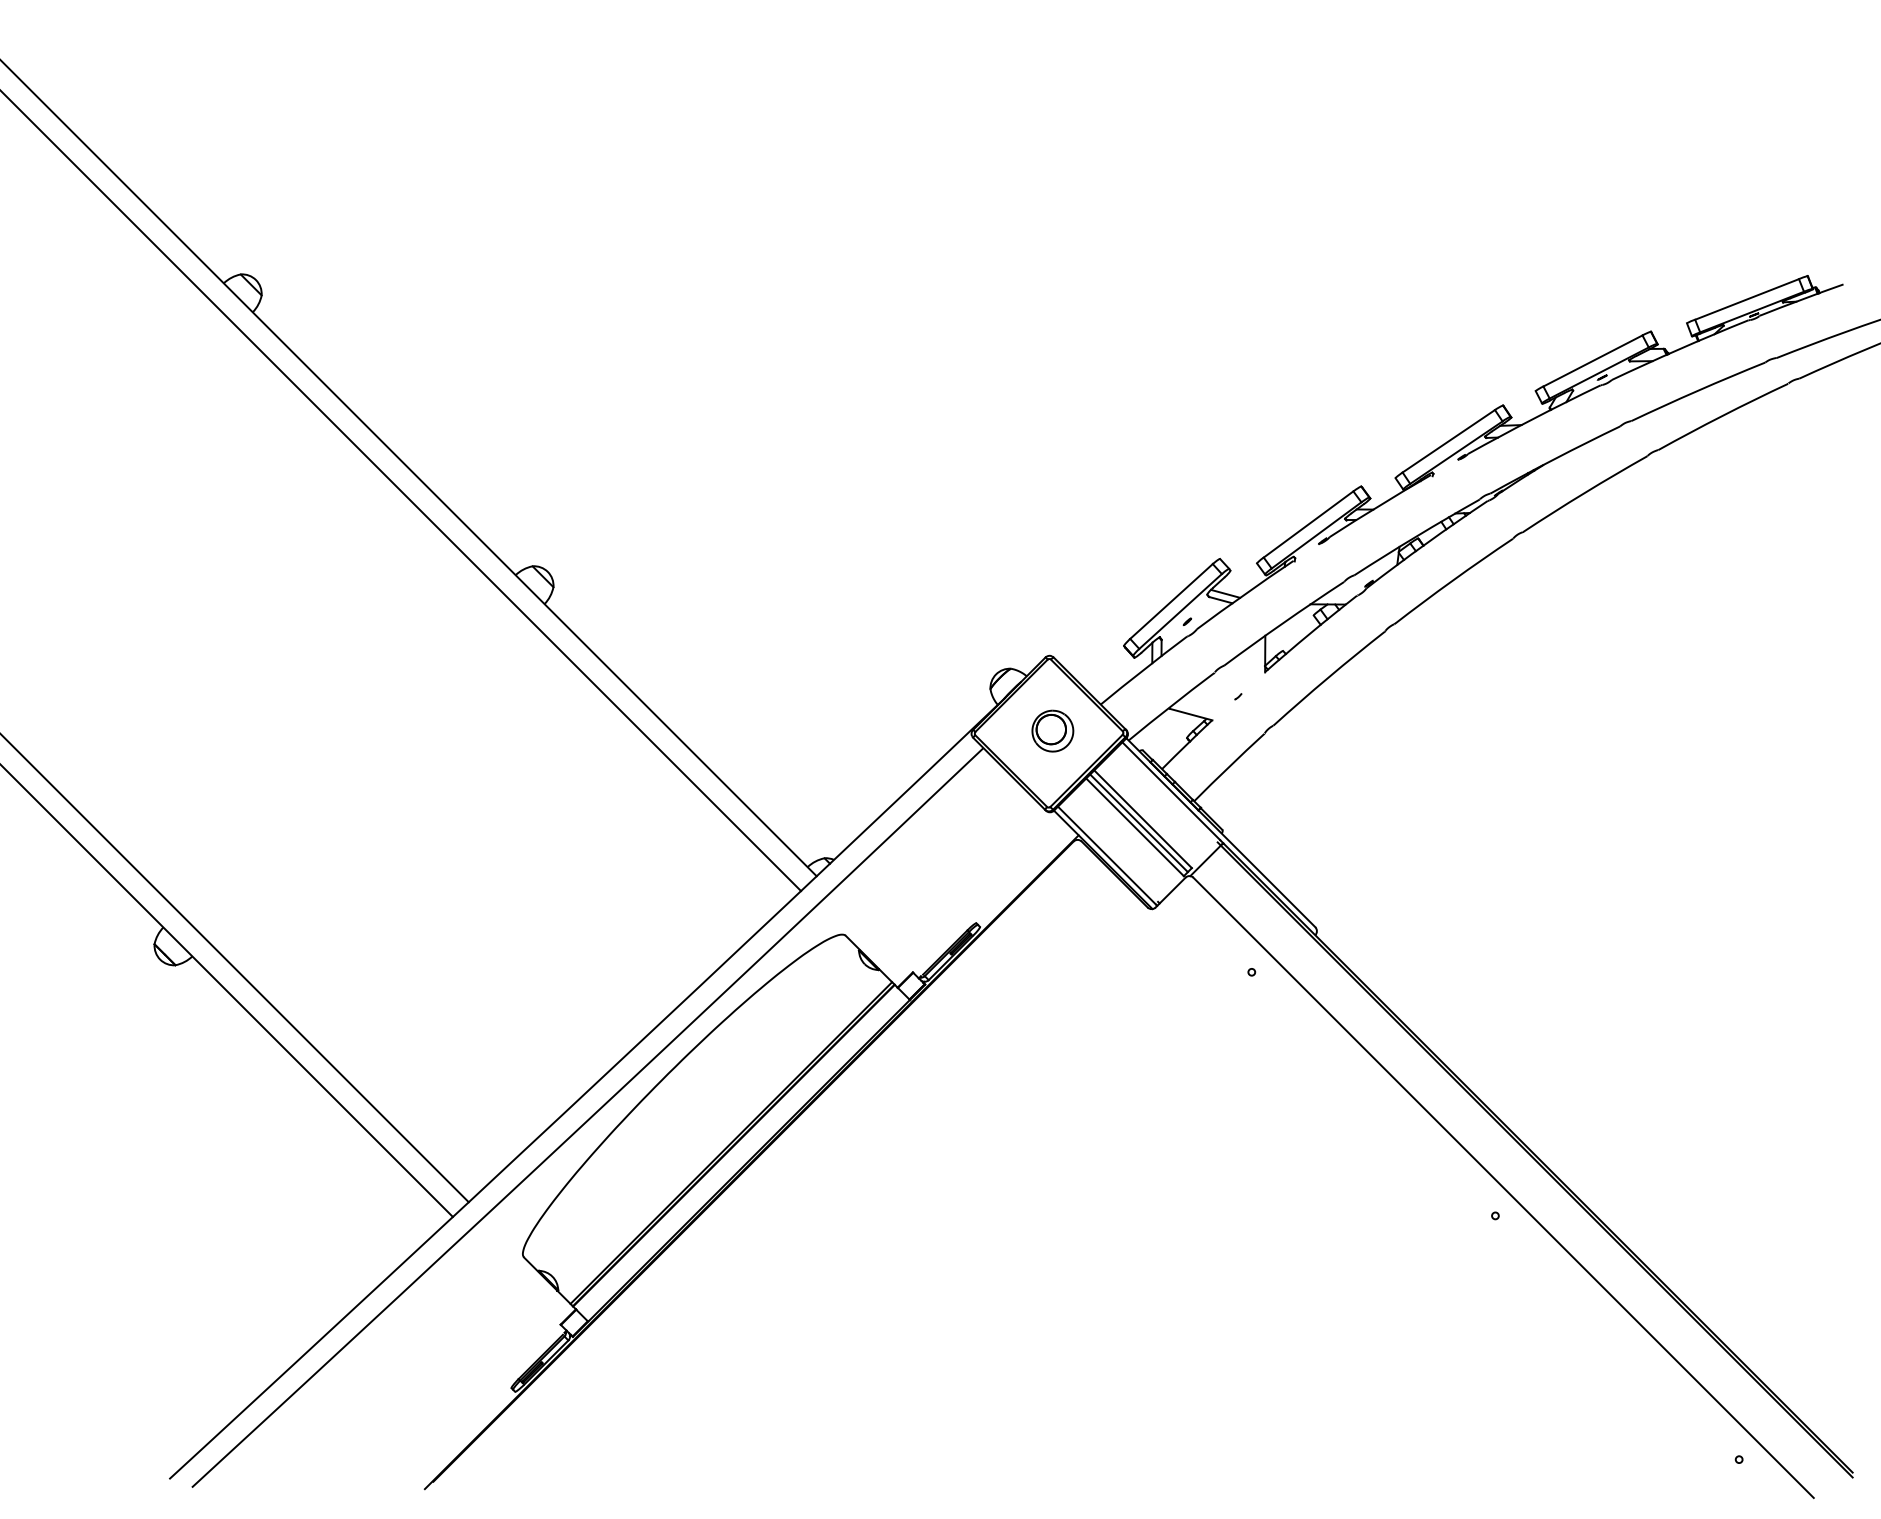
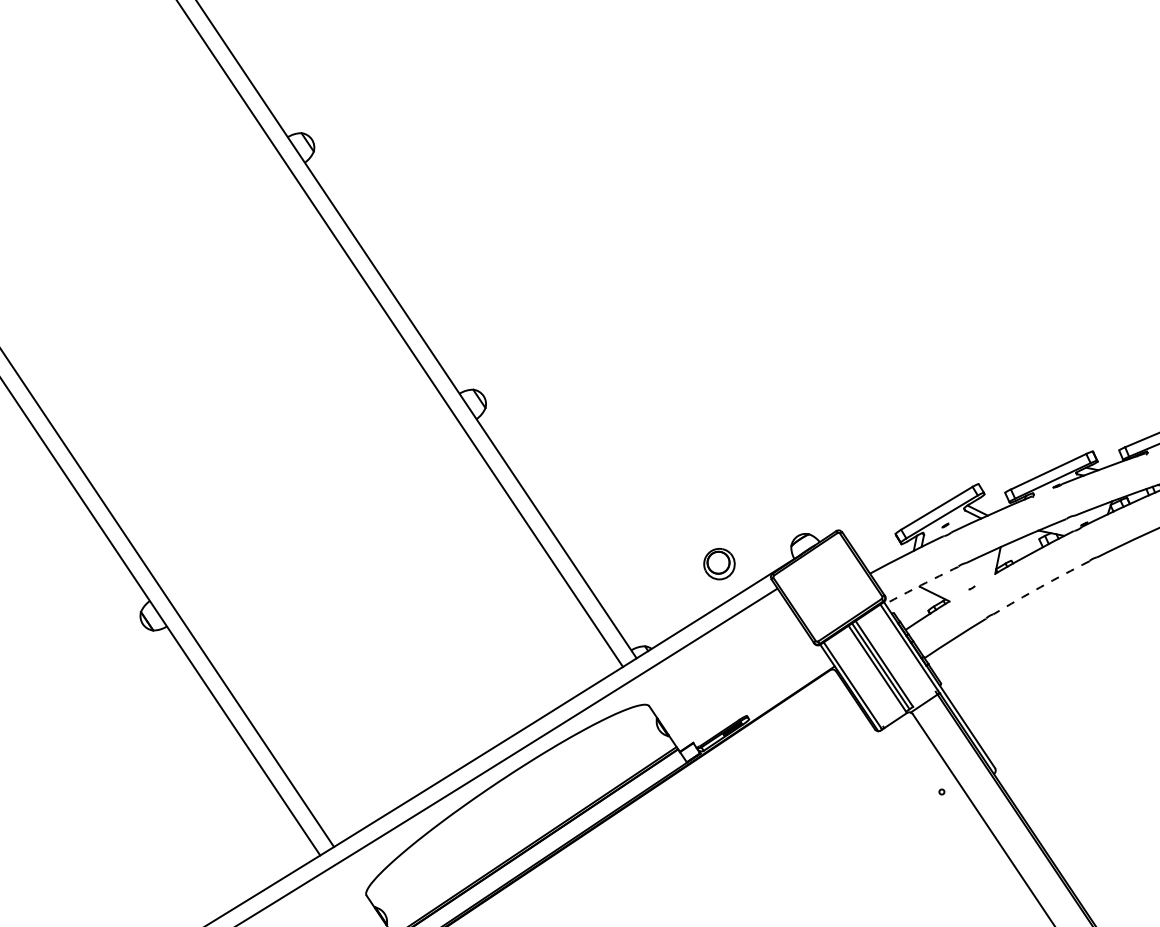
arc: (1328, 677) -> (1041, 586), solid -> dashed
arc: (1171, 706) -> (921, 585), solid -> dashed
part: (1052, 730) -> (719, 563), moved

